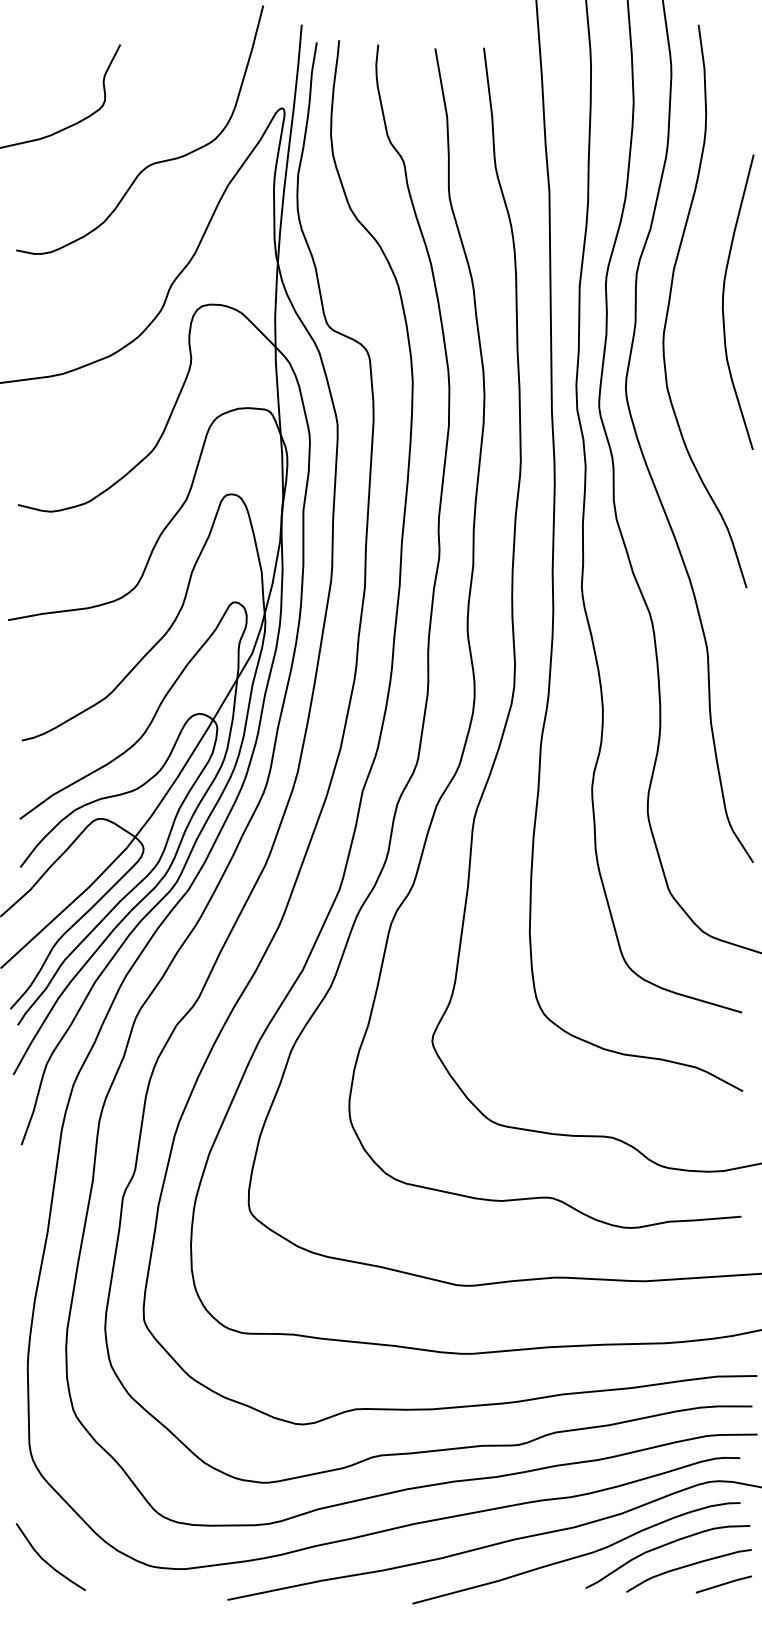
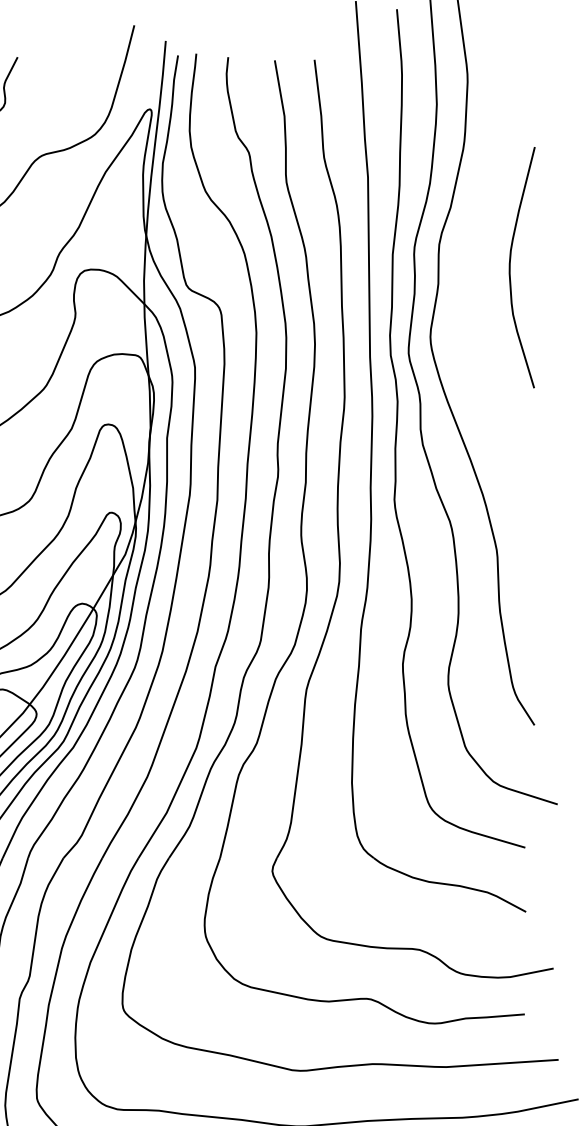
curve: (670, 301) -> (466, 267), removed

